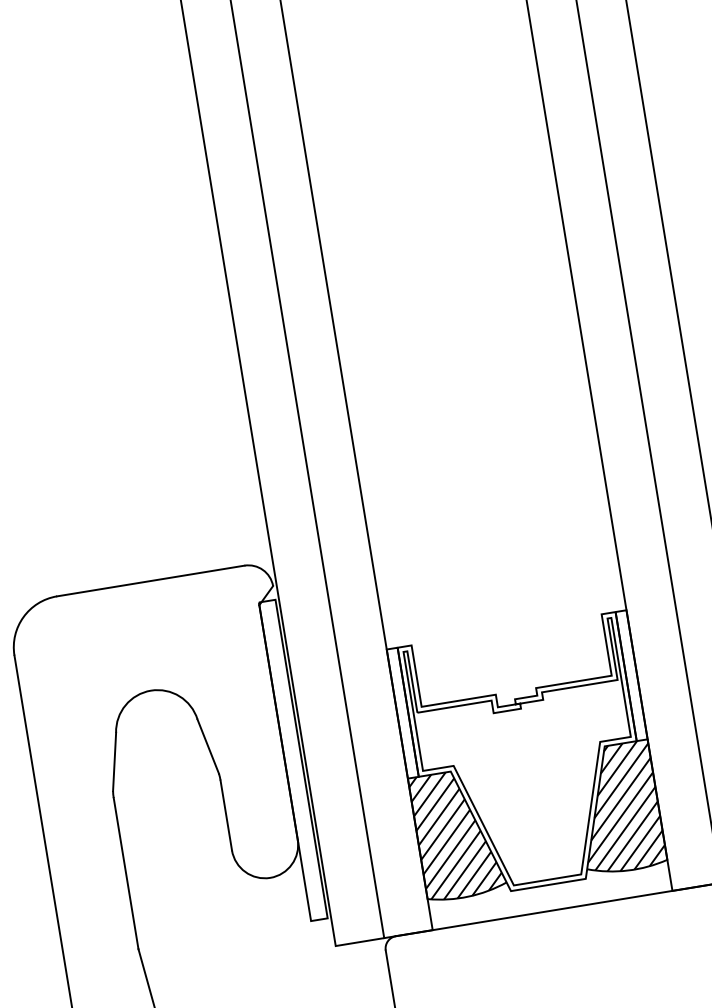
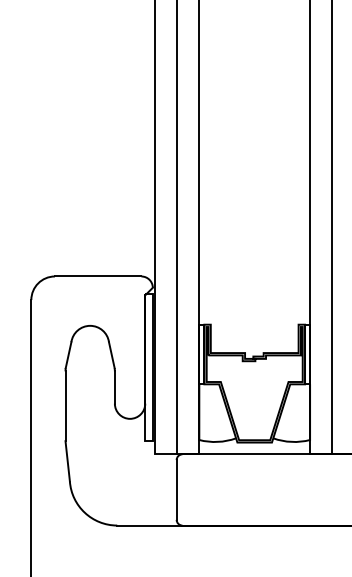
hatch: (619, 806) -> (292, 412), removed
hatch: (455, 833) -> (216, 412), removed

